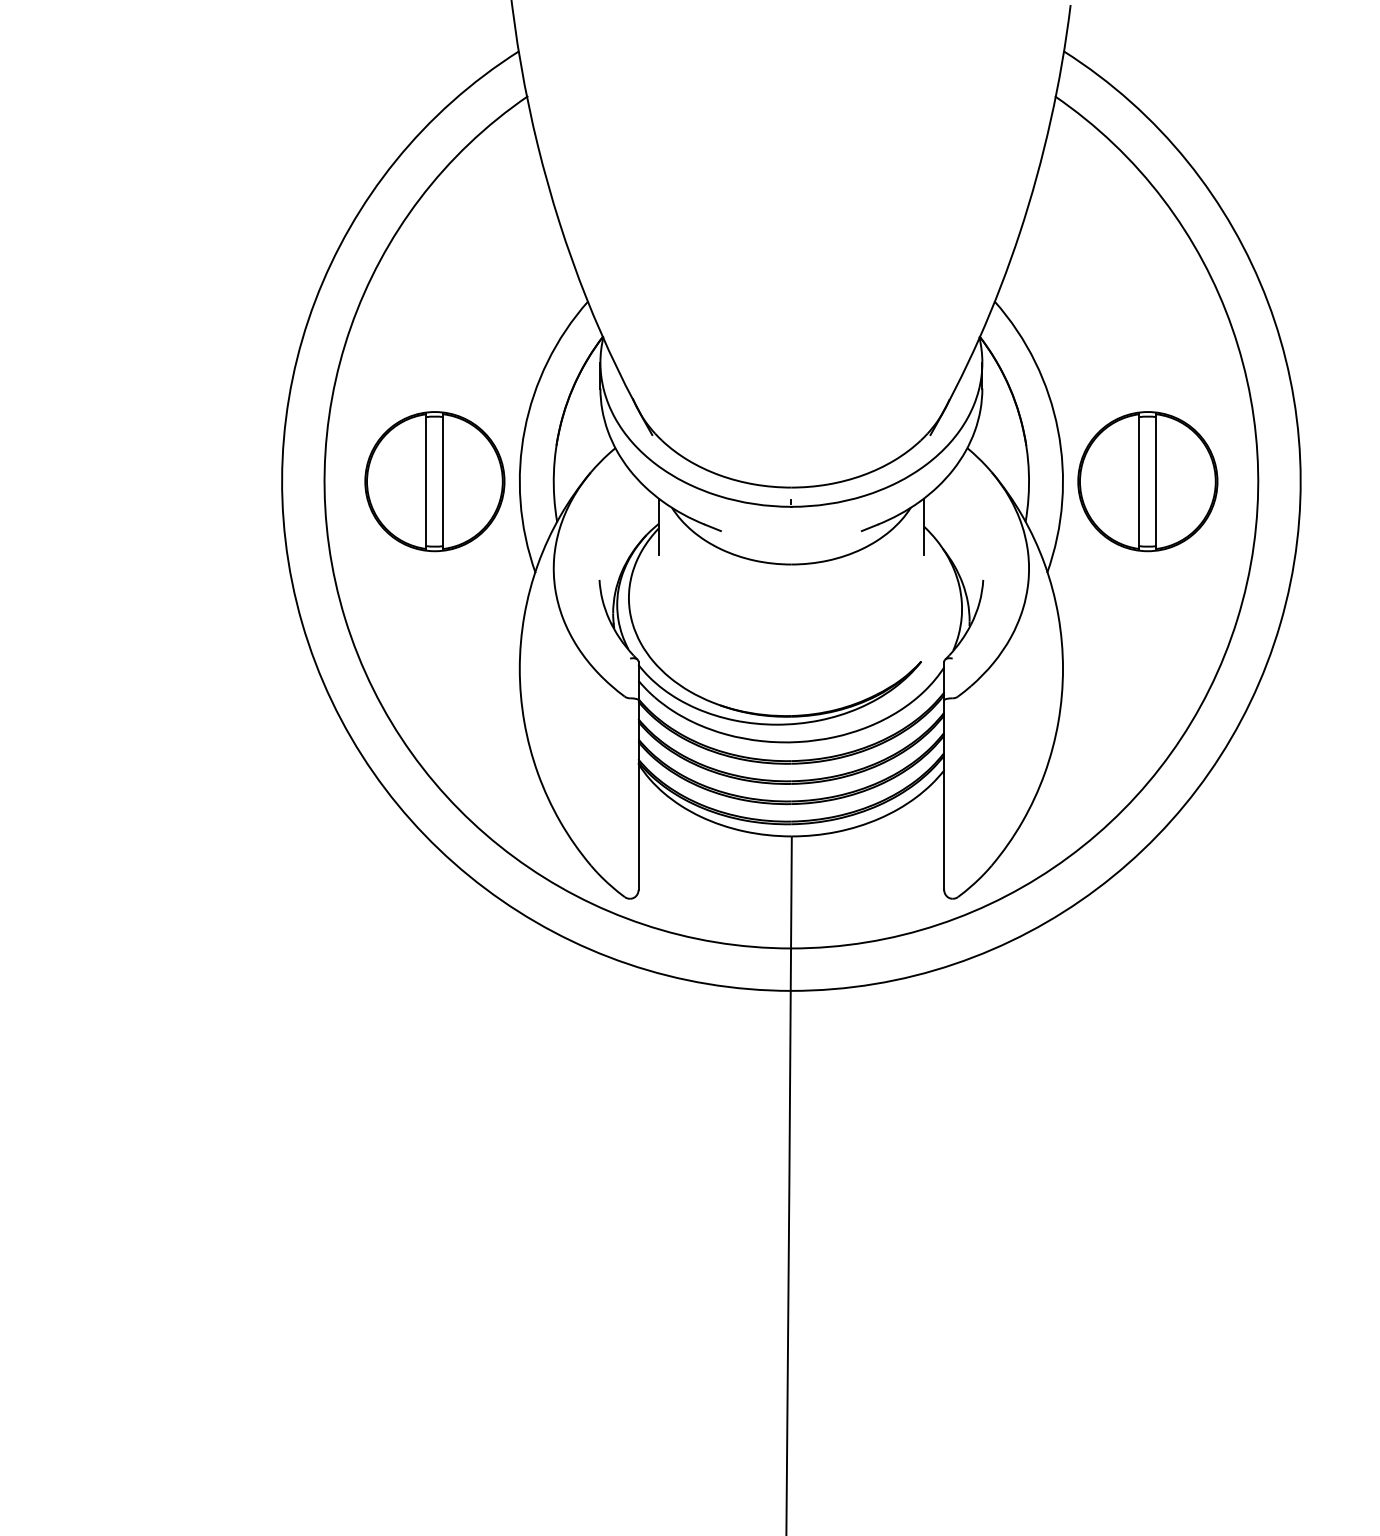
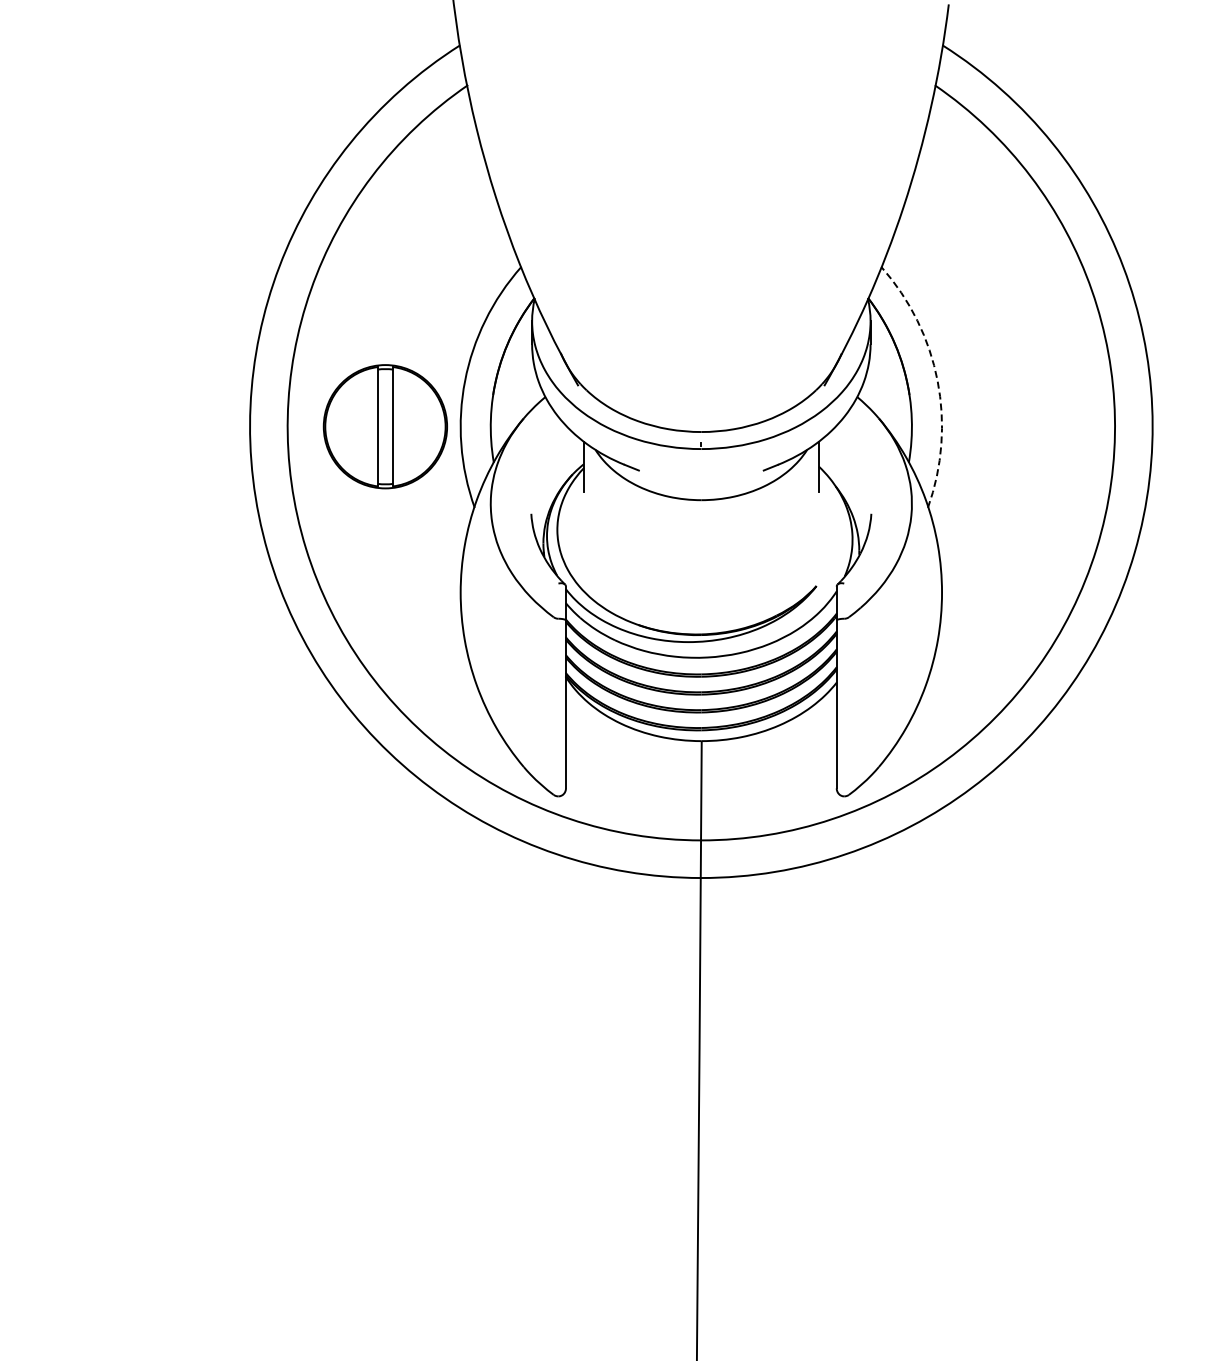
arc: (1057, 430) -> (937, 381), solid -> dashed
part: (1147, 481) -> (1016, 426), removed

